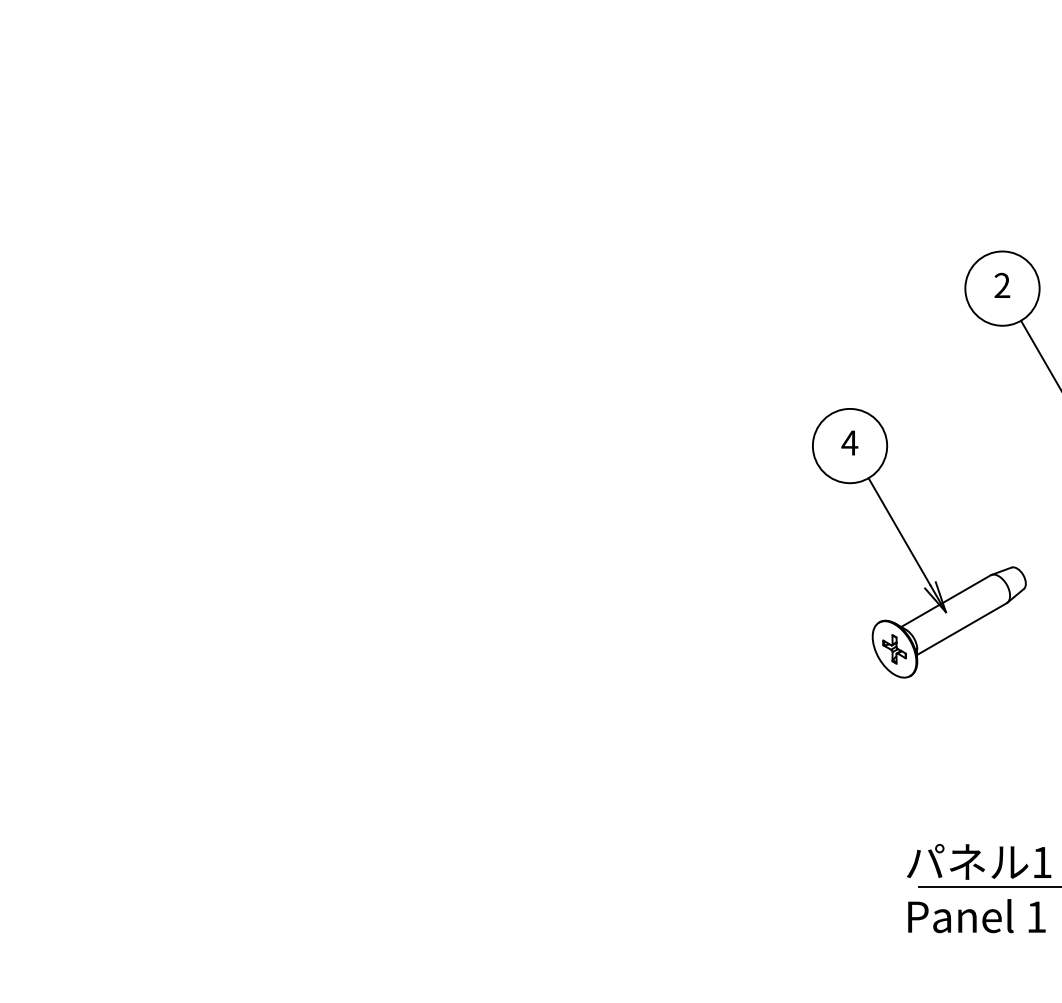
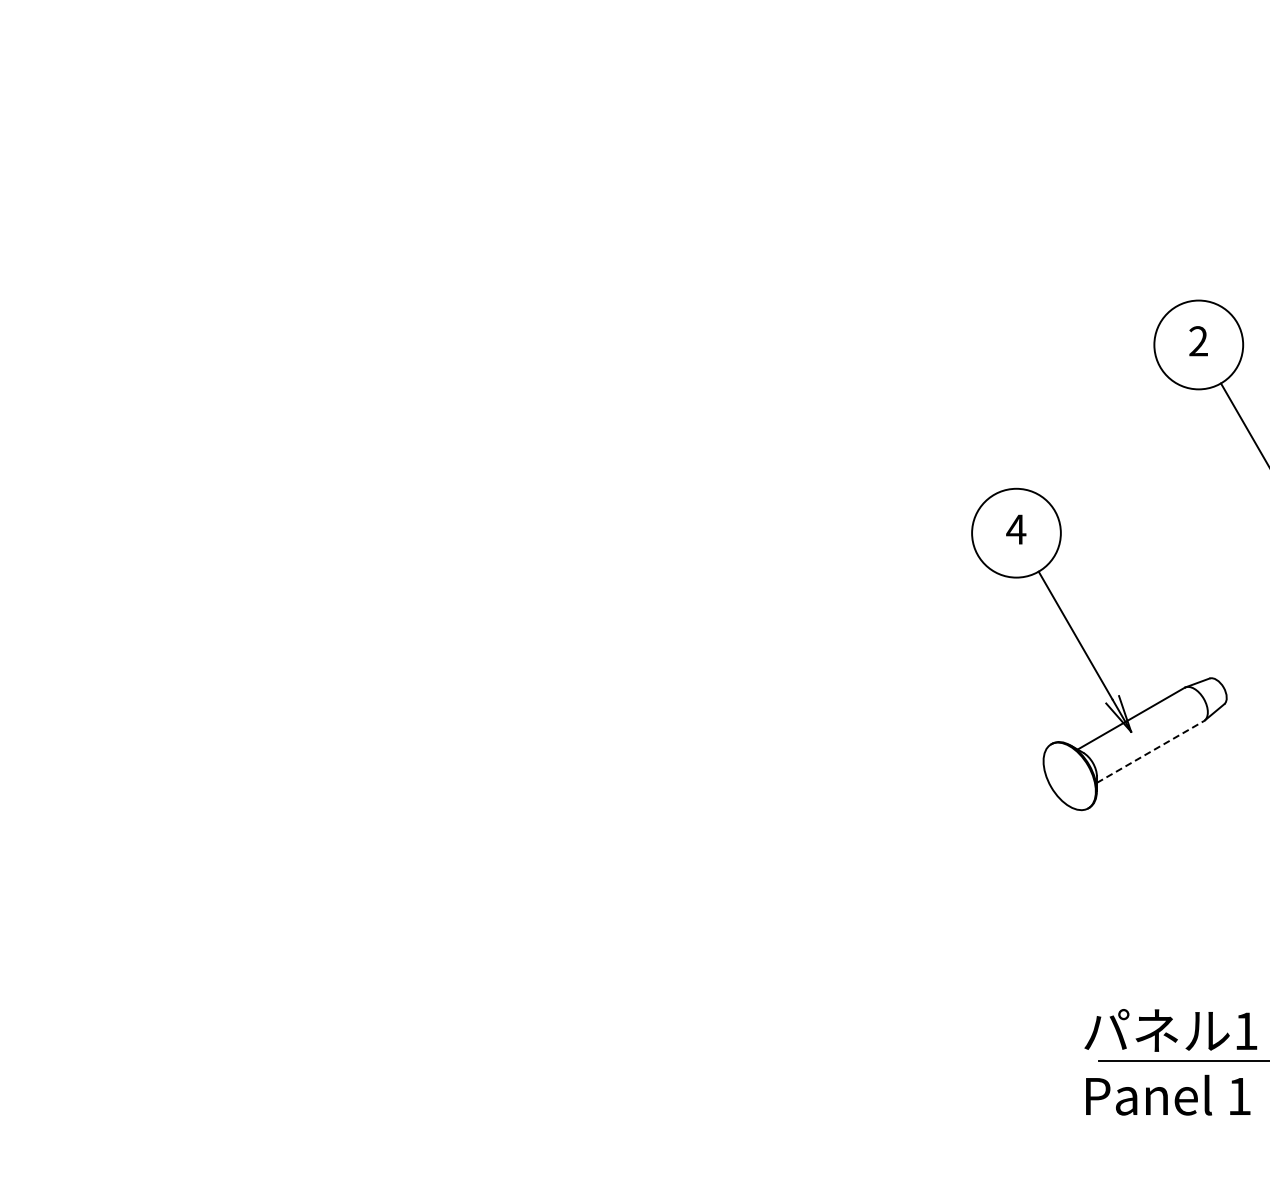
line: (962, 629) -> (1150, 752), solid -> dashed
part: (894, 649) -> (1069, 776), removed

